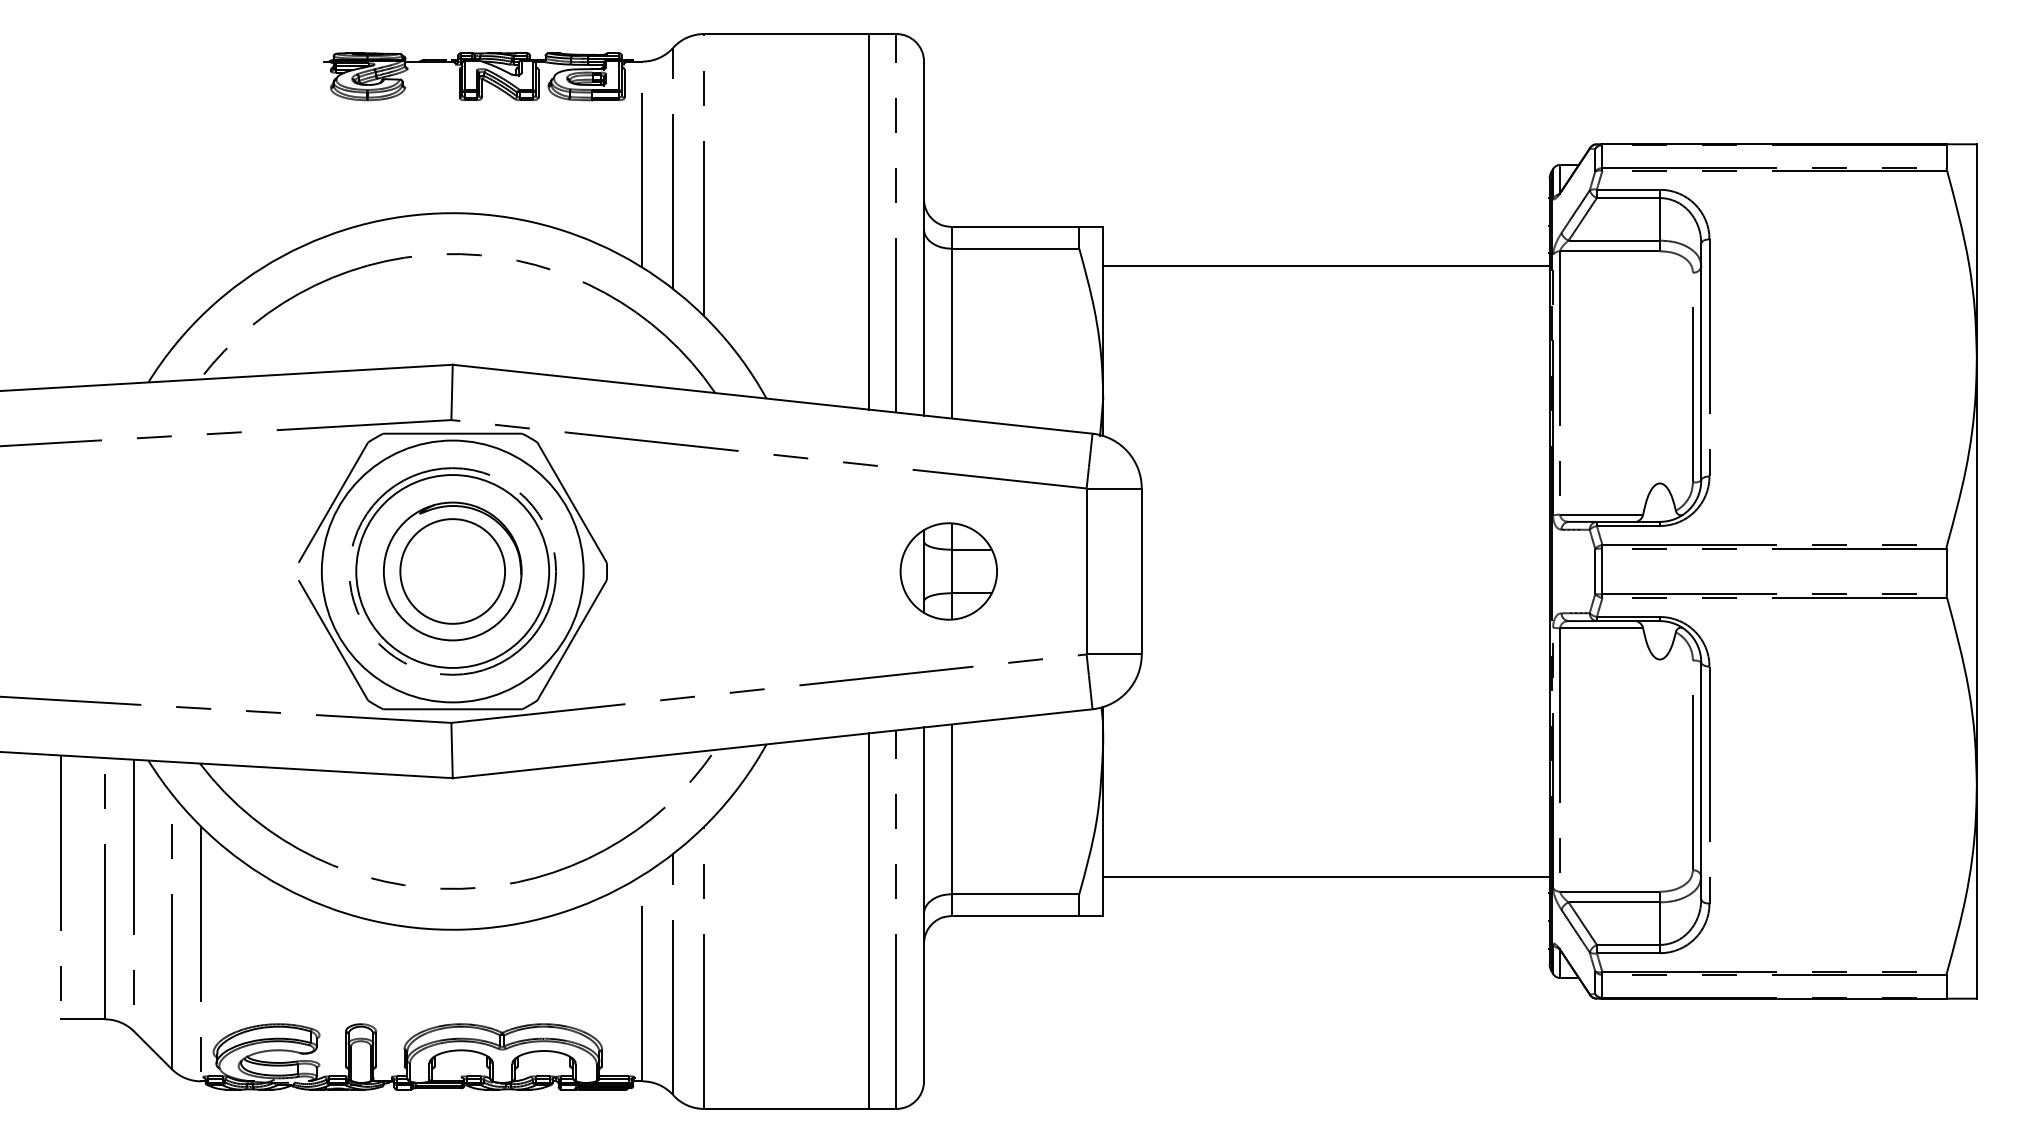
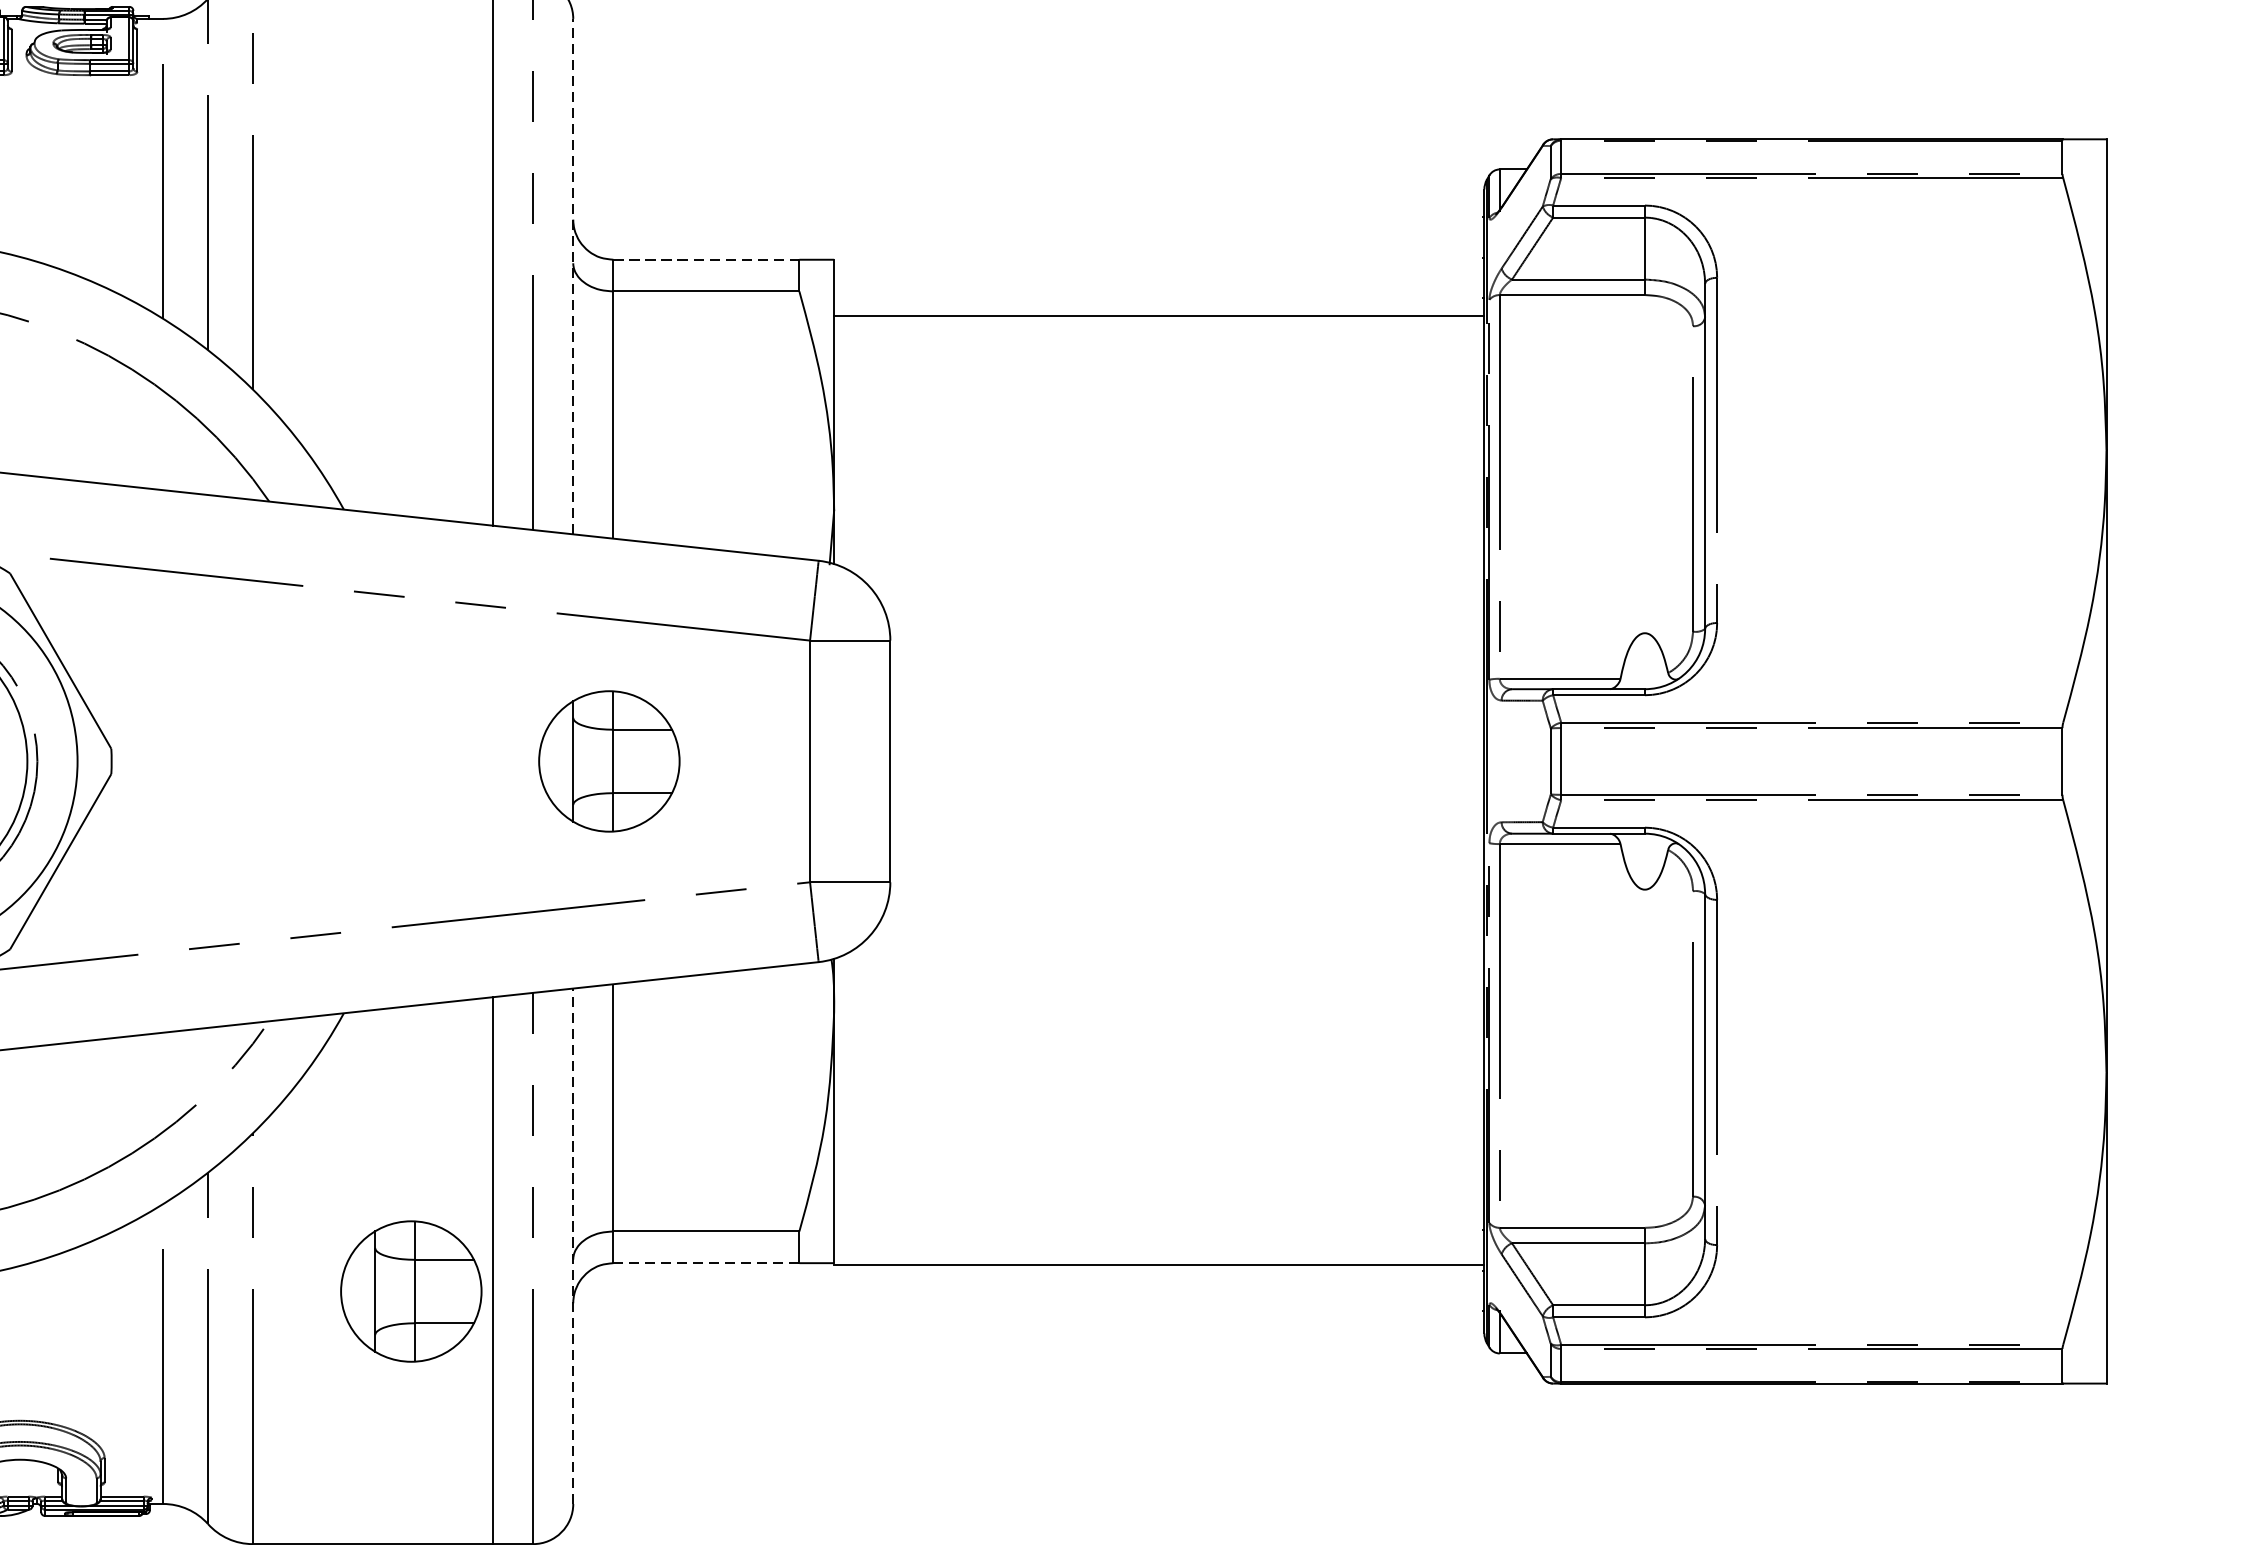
line: (1015, 226) -> (706, 259), solid -> dashed
line: (924, 238) -> (573, 276), solid -> dashed
line: (1326, 877) -> (1159, 1265), moved
line: (924, 904) -> (573, 1246), solid -> dashed
line: (1015, 916) -> (706, 1263), solid -> dashed
part: (812, 935) -> (410, 1291), added

